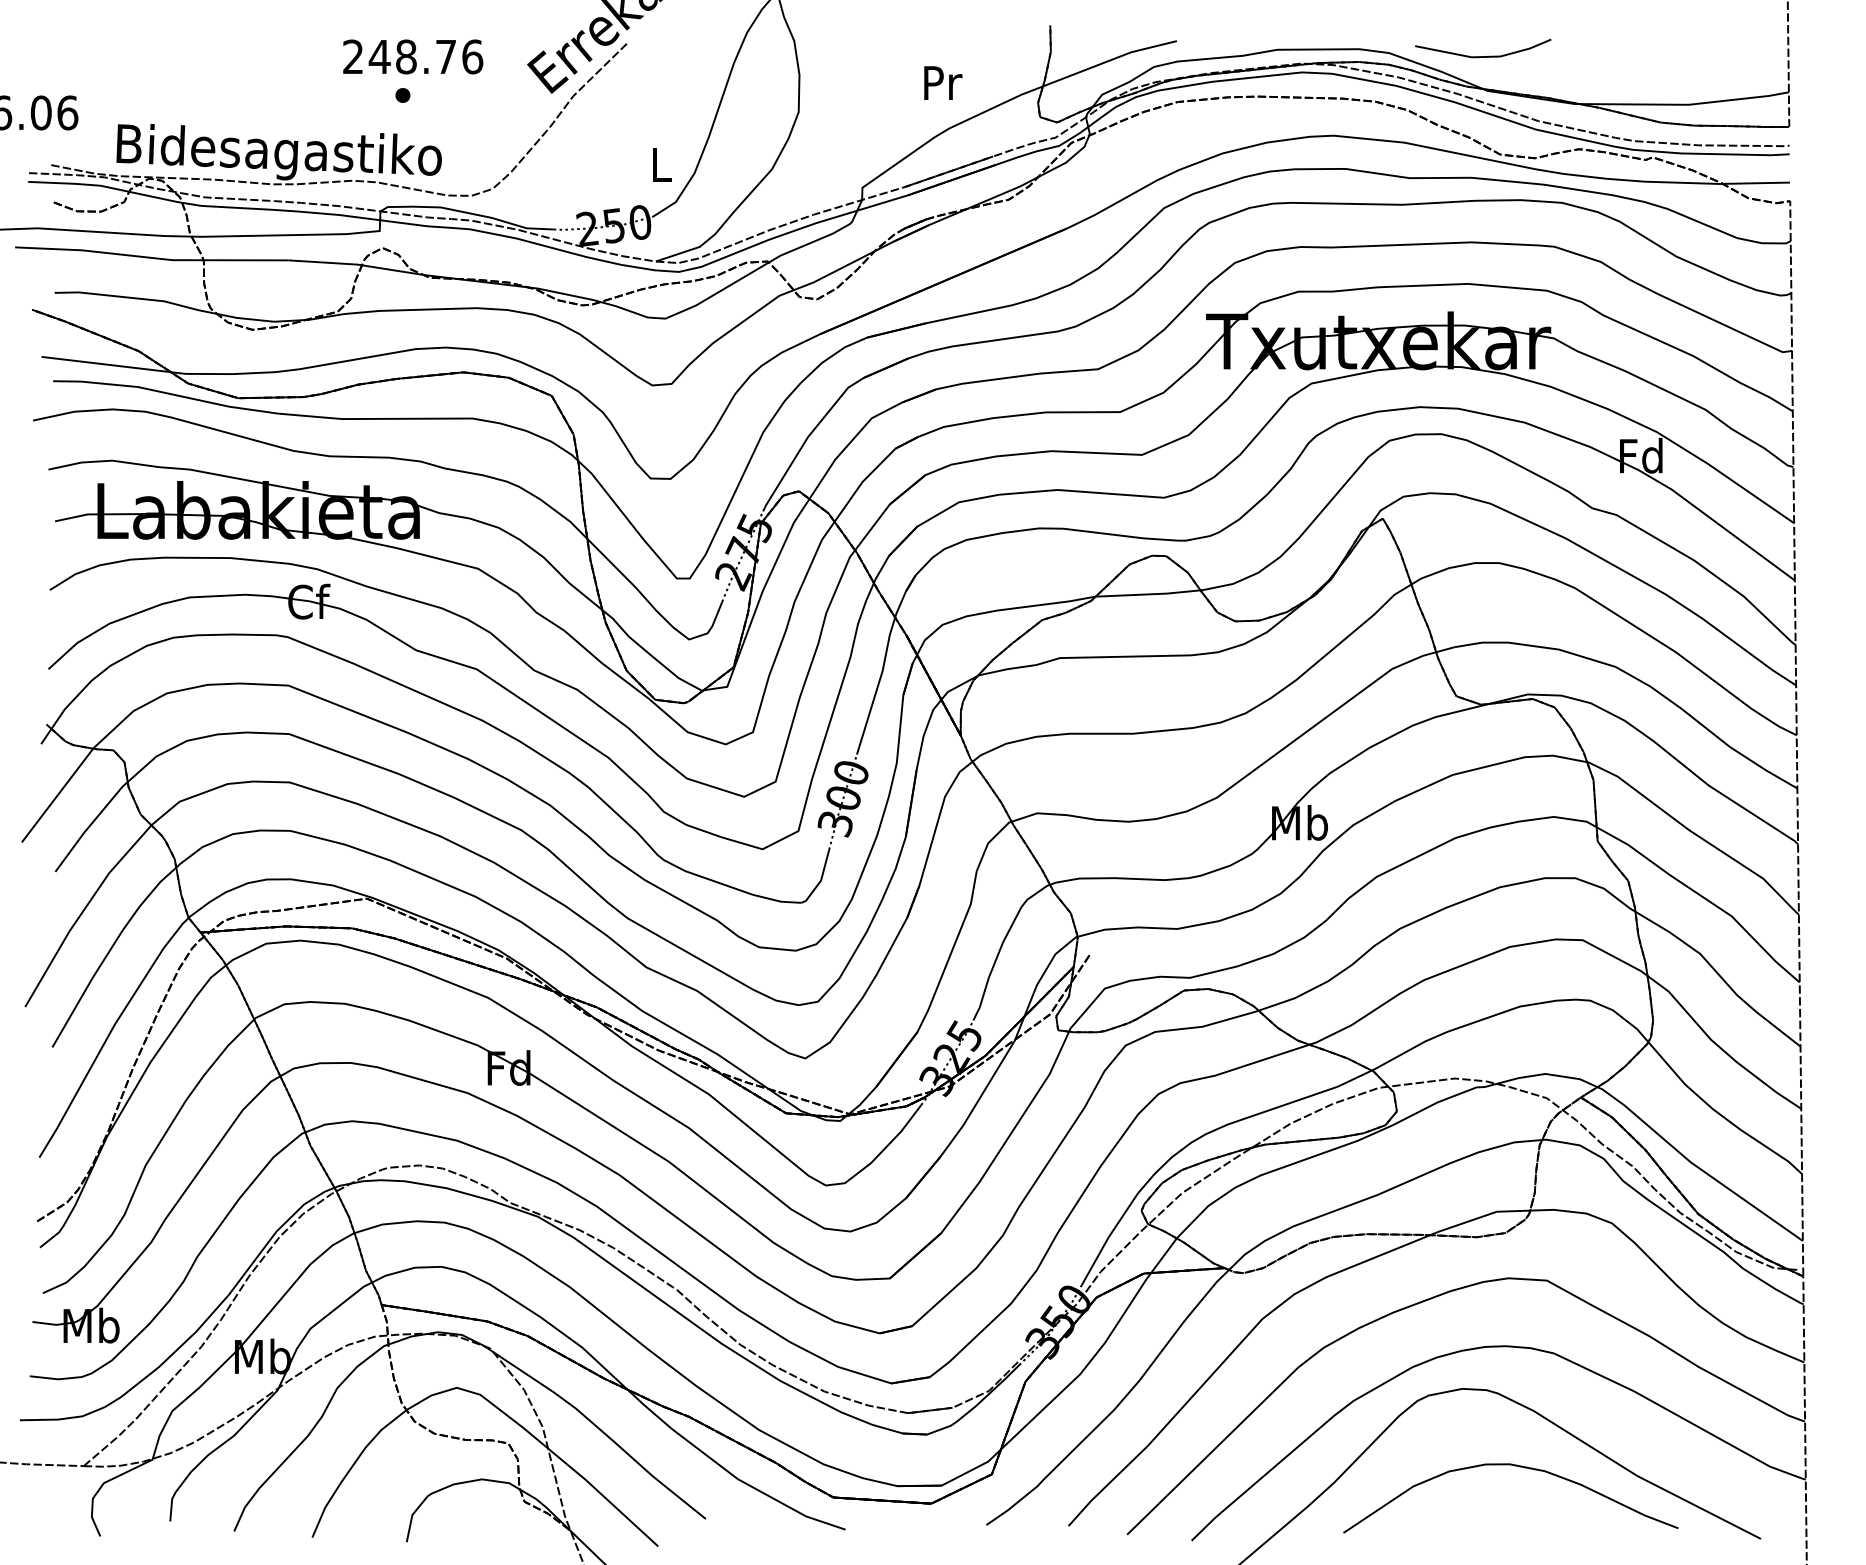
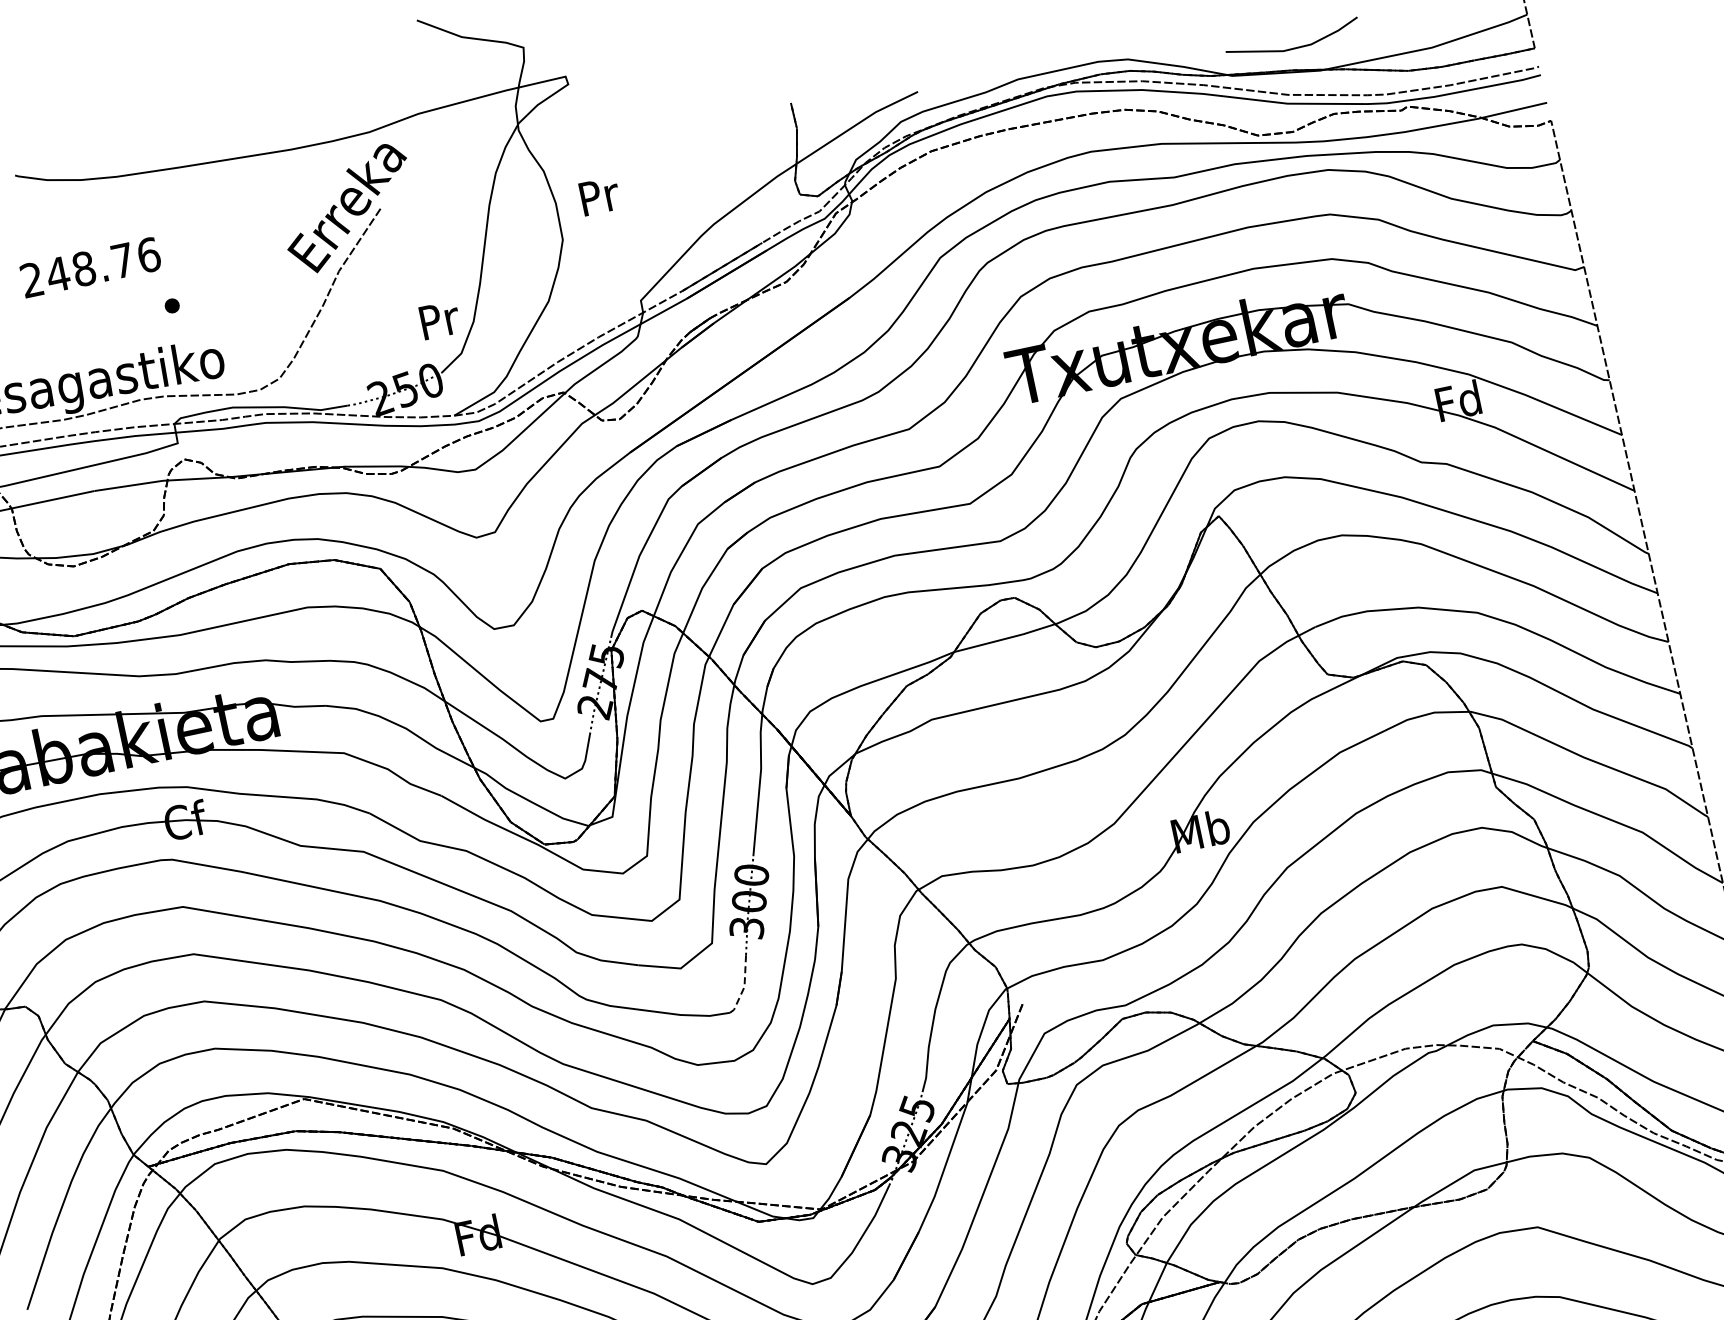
text: (413, 56) -> (90, 266), moved
line: (1483, 56) -> (1294, 47), moved
text: (943, 82) -> (600, 195), moved
text: (662, 164) -> (440, 319), L -> Pr
line: (821, 880) -> (744, 986), solid -> dashed

